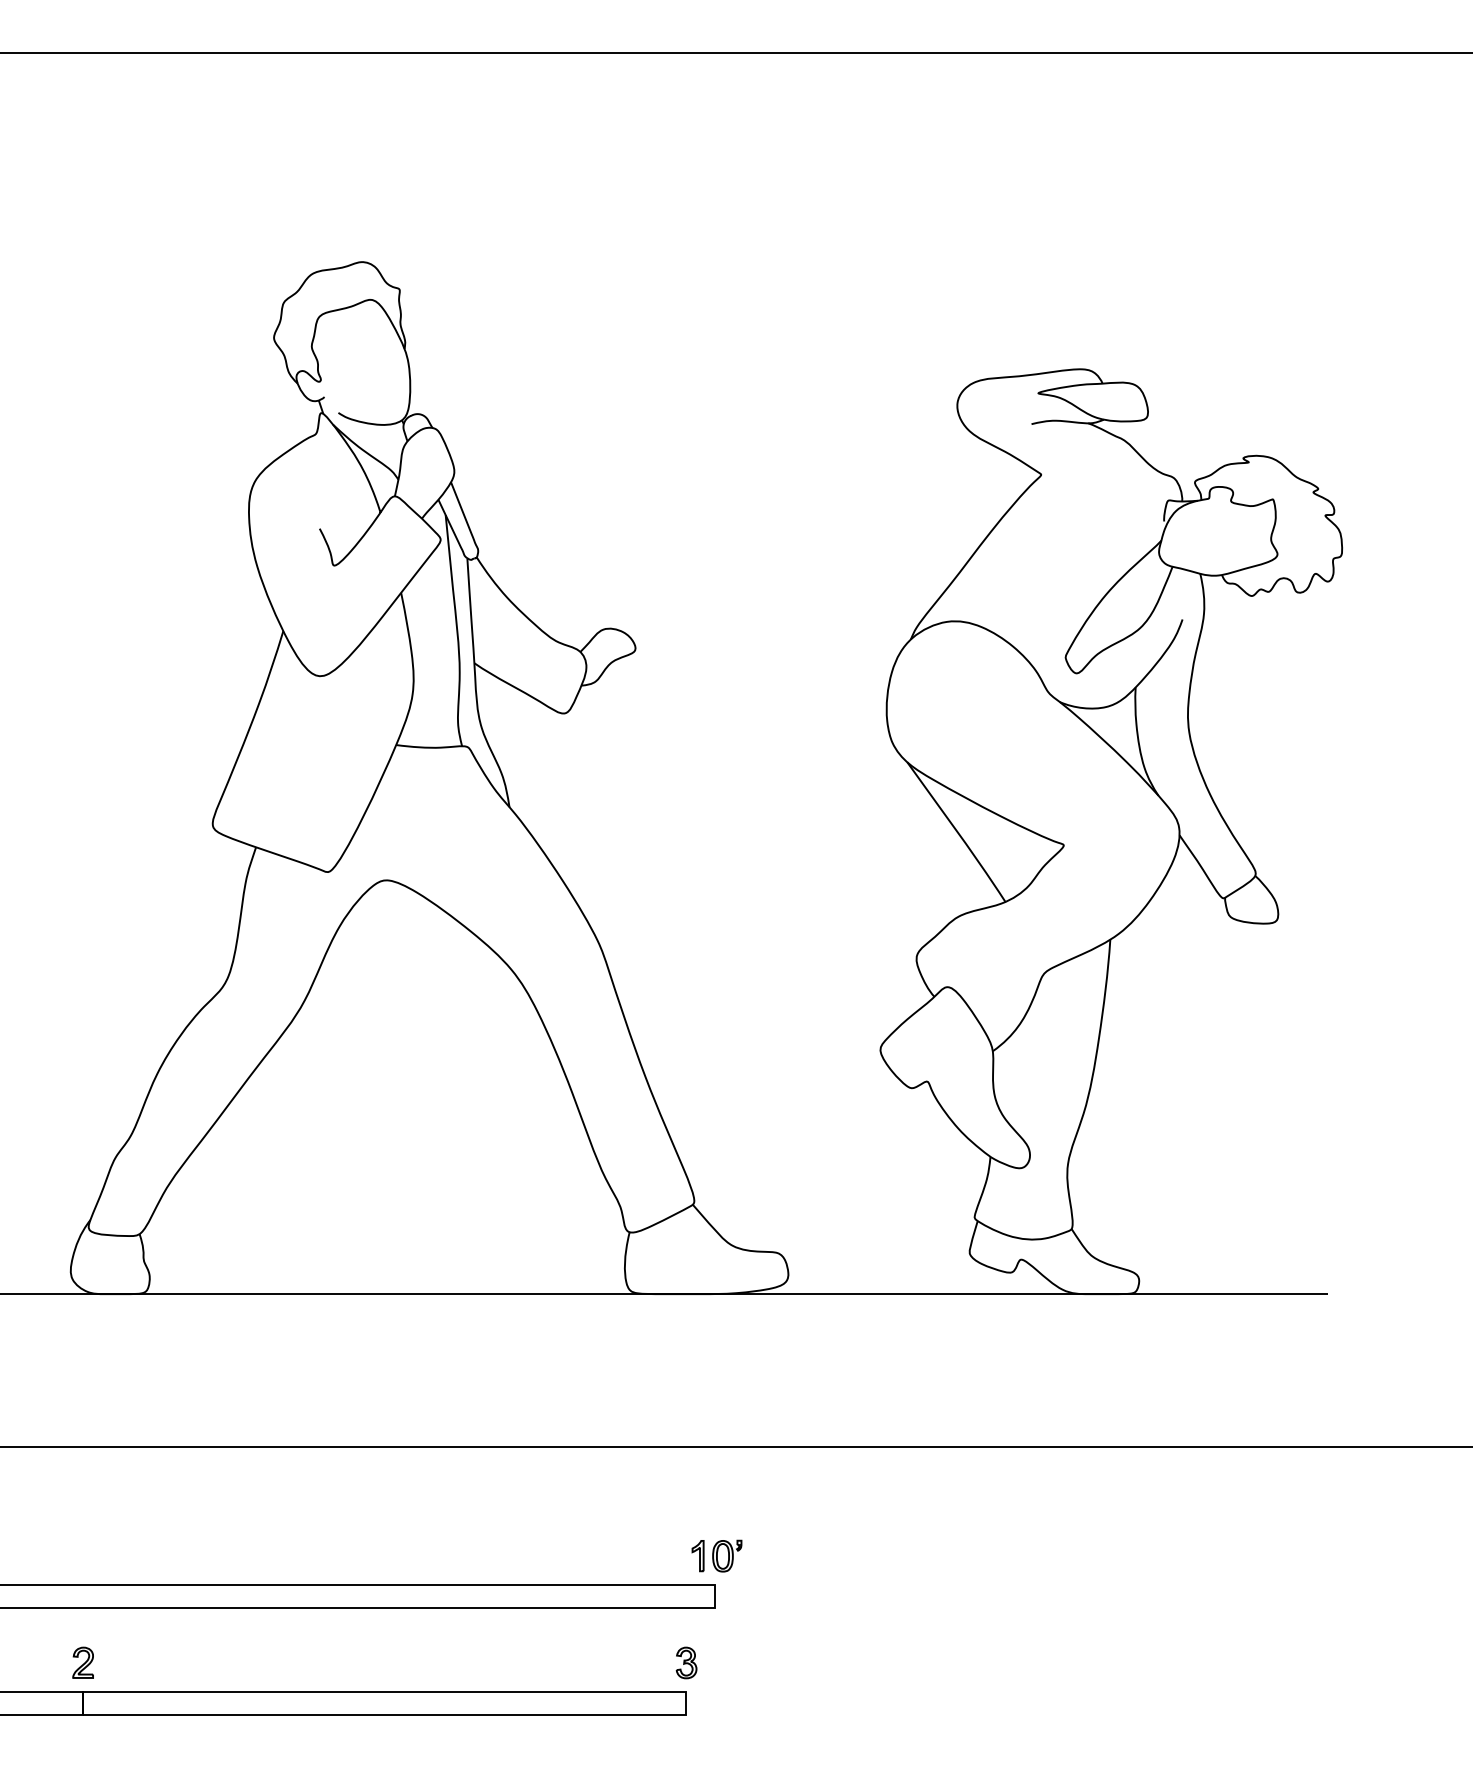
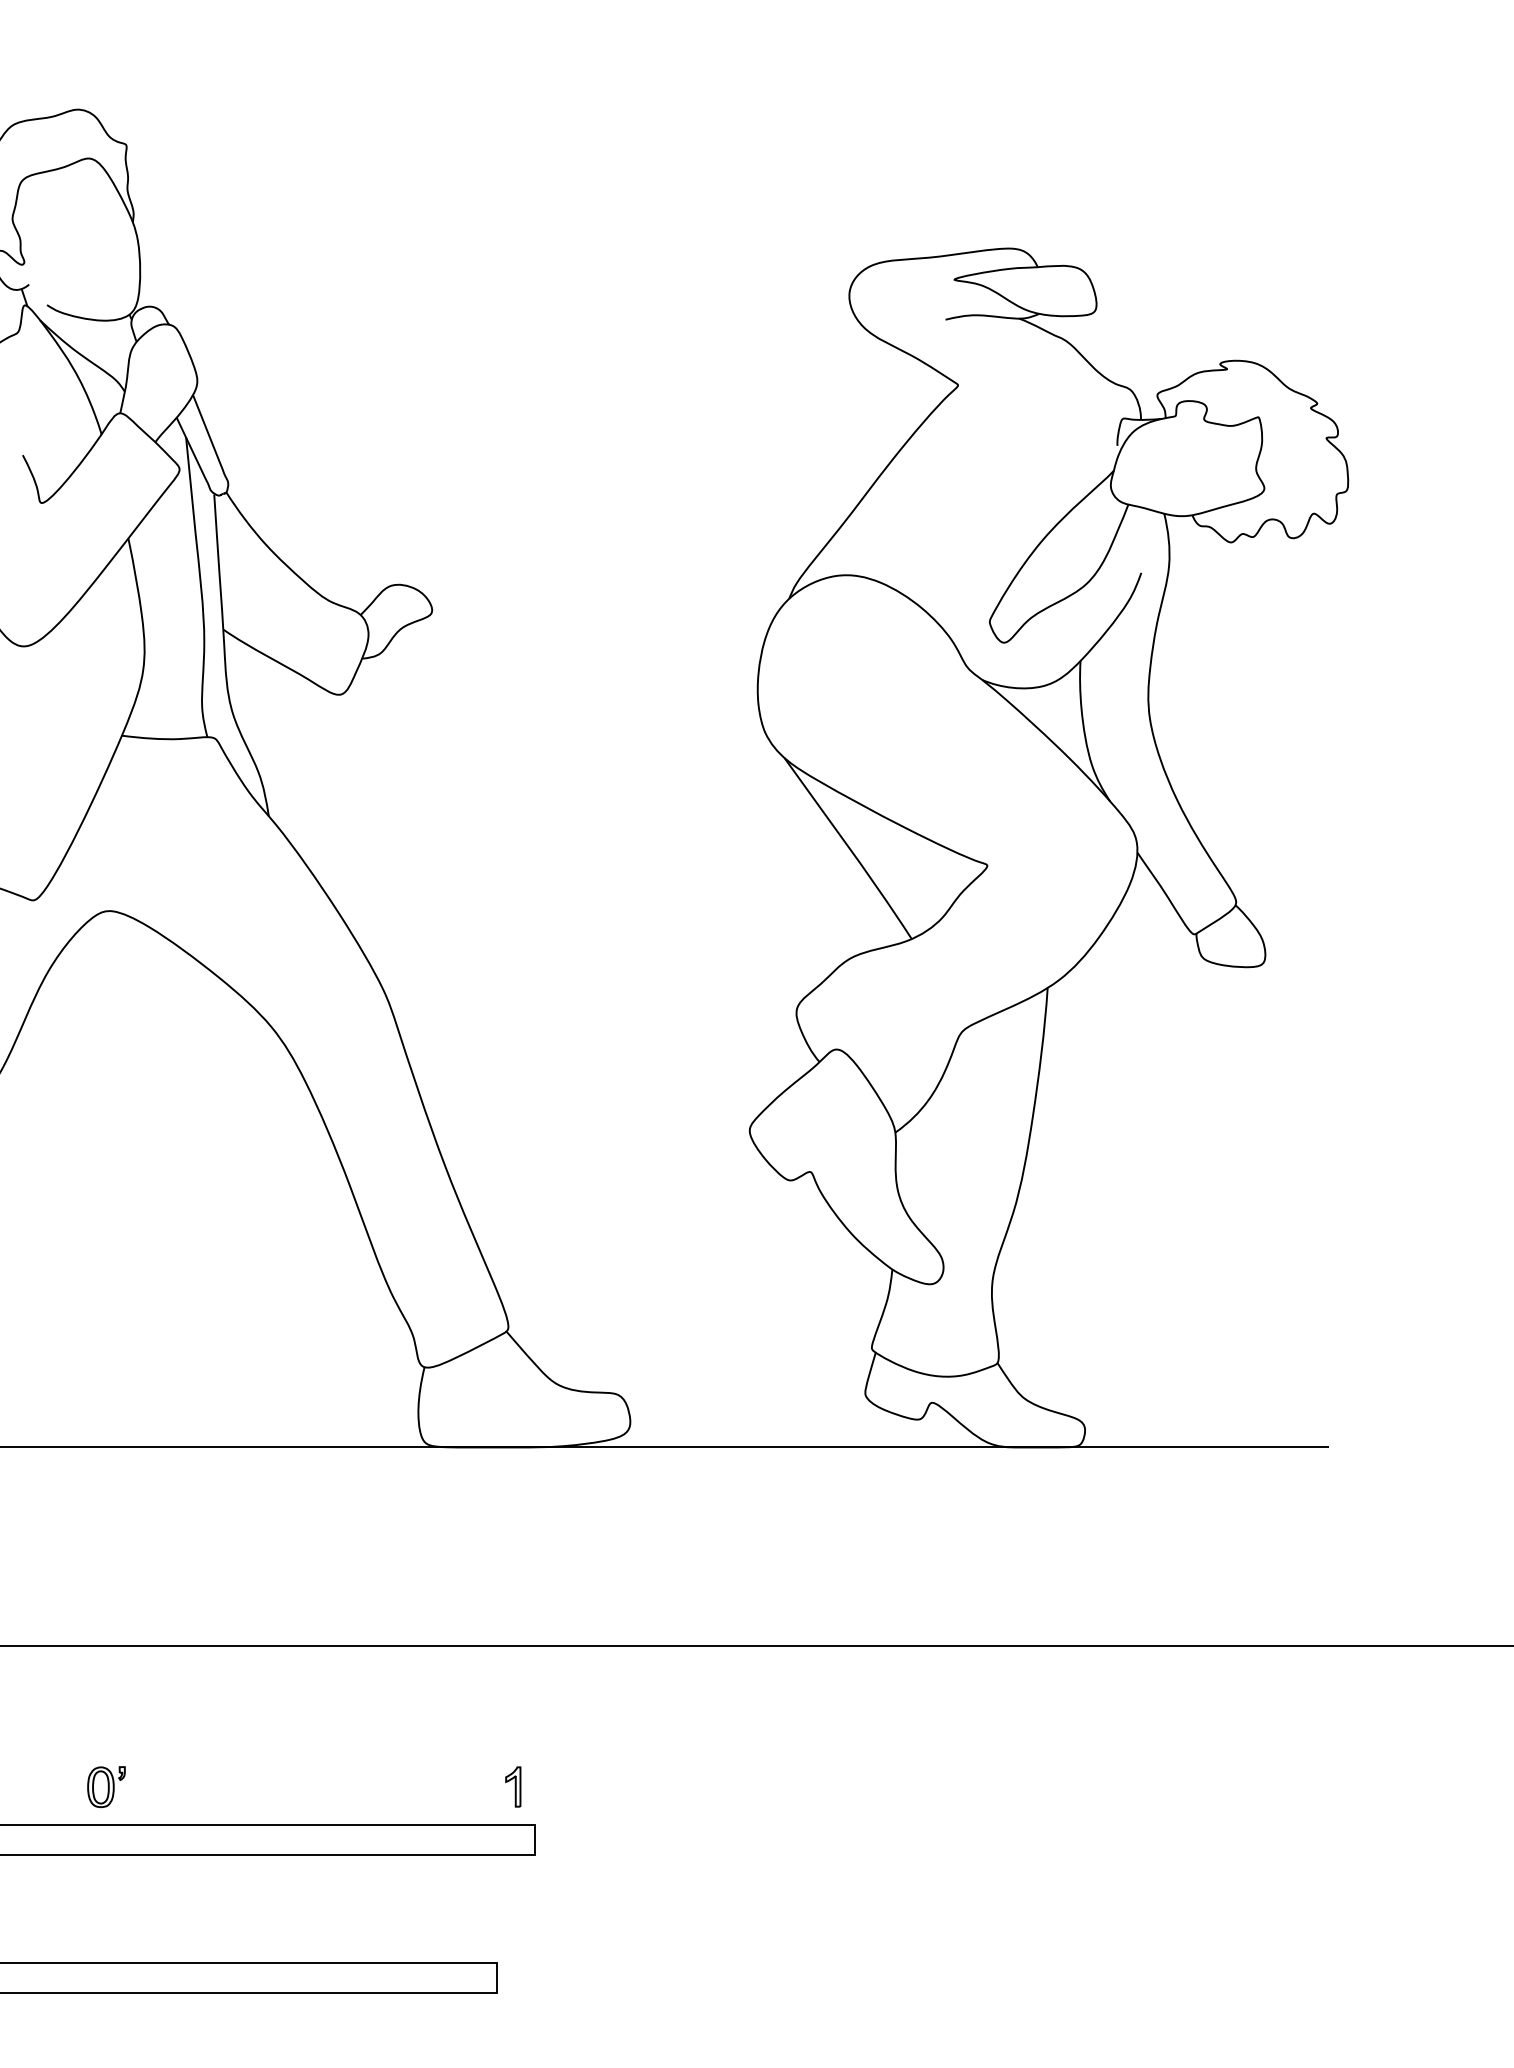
part: (727, 1555) -> (106, 1786), moved
part: (686, 1662) -> (498, 1924), removed

